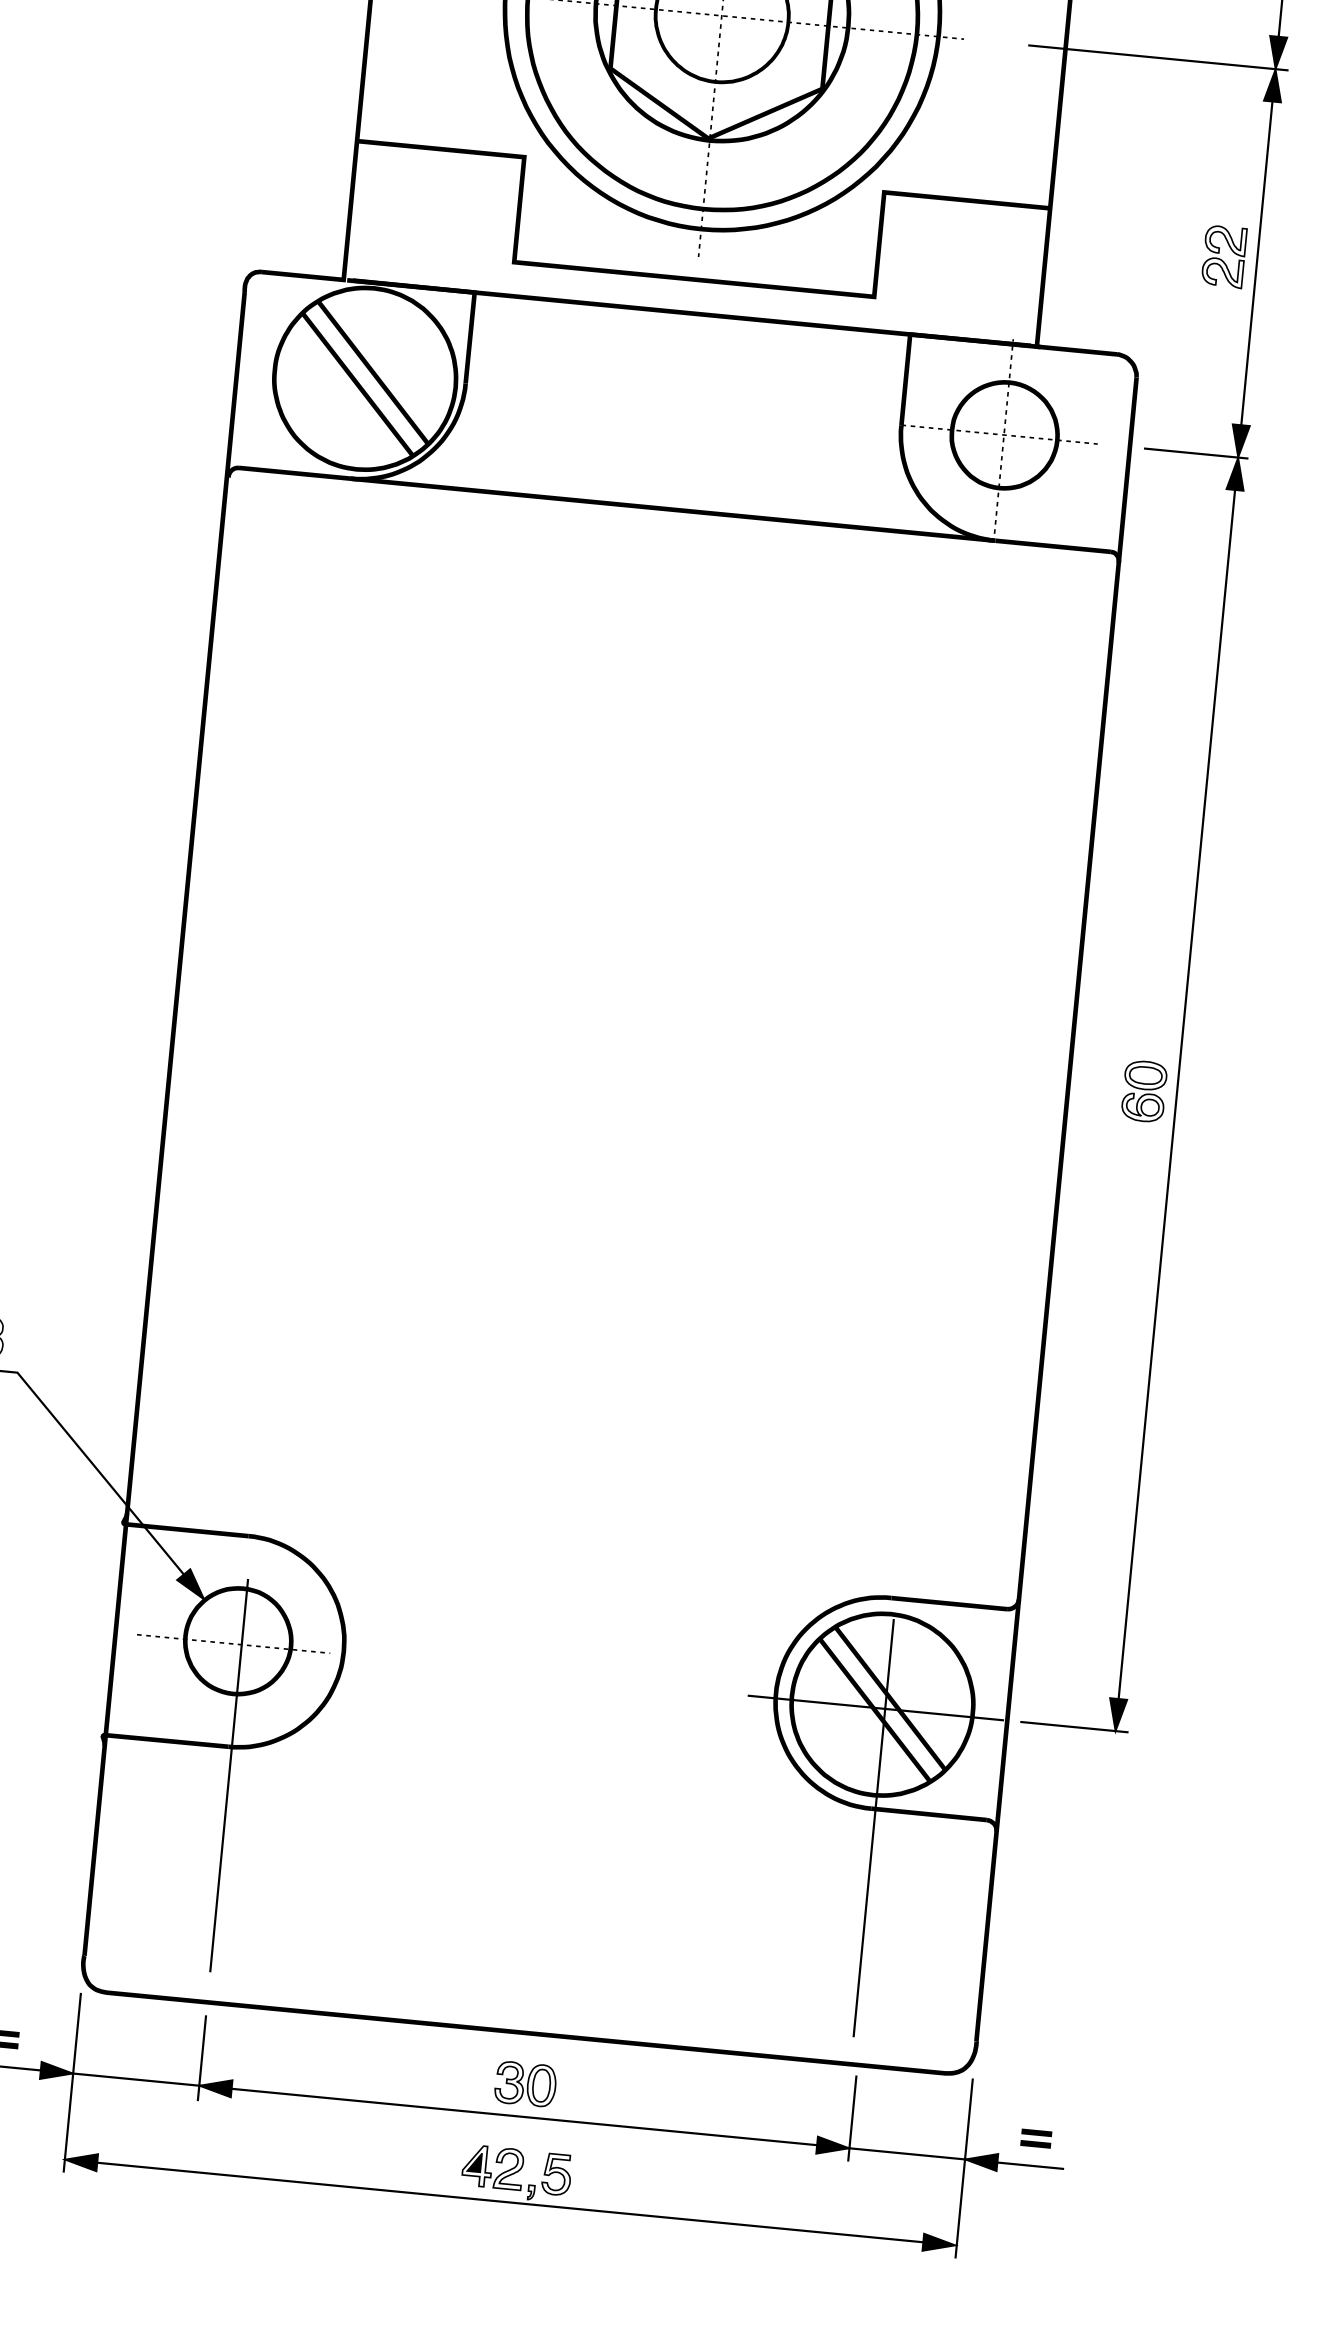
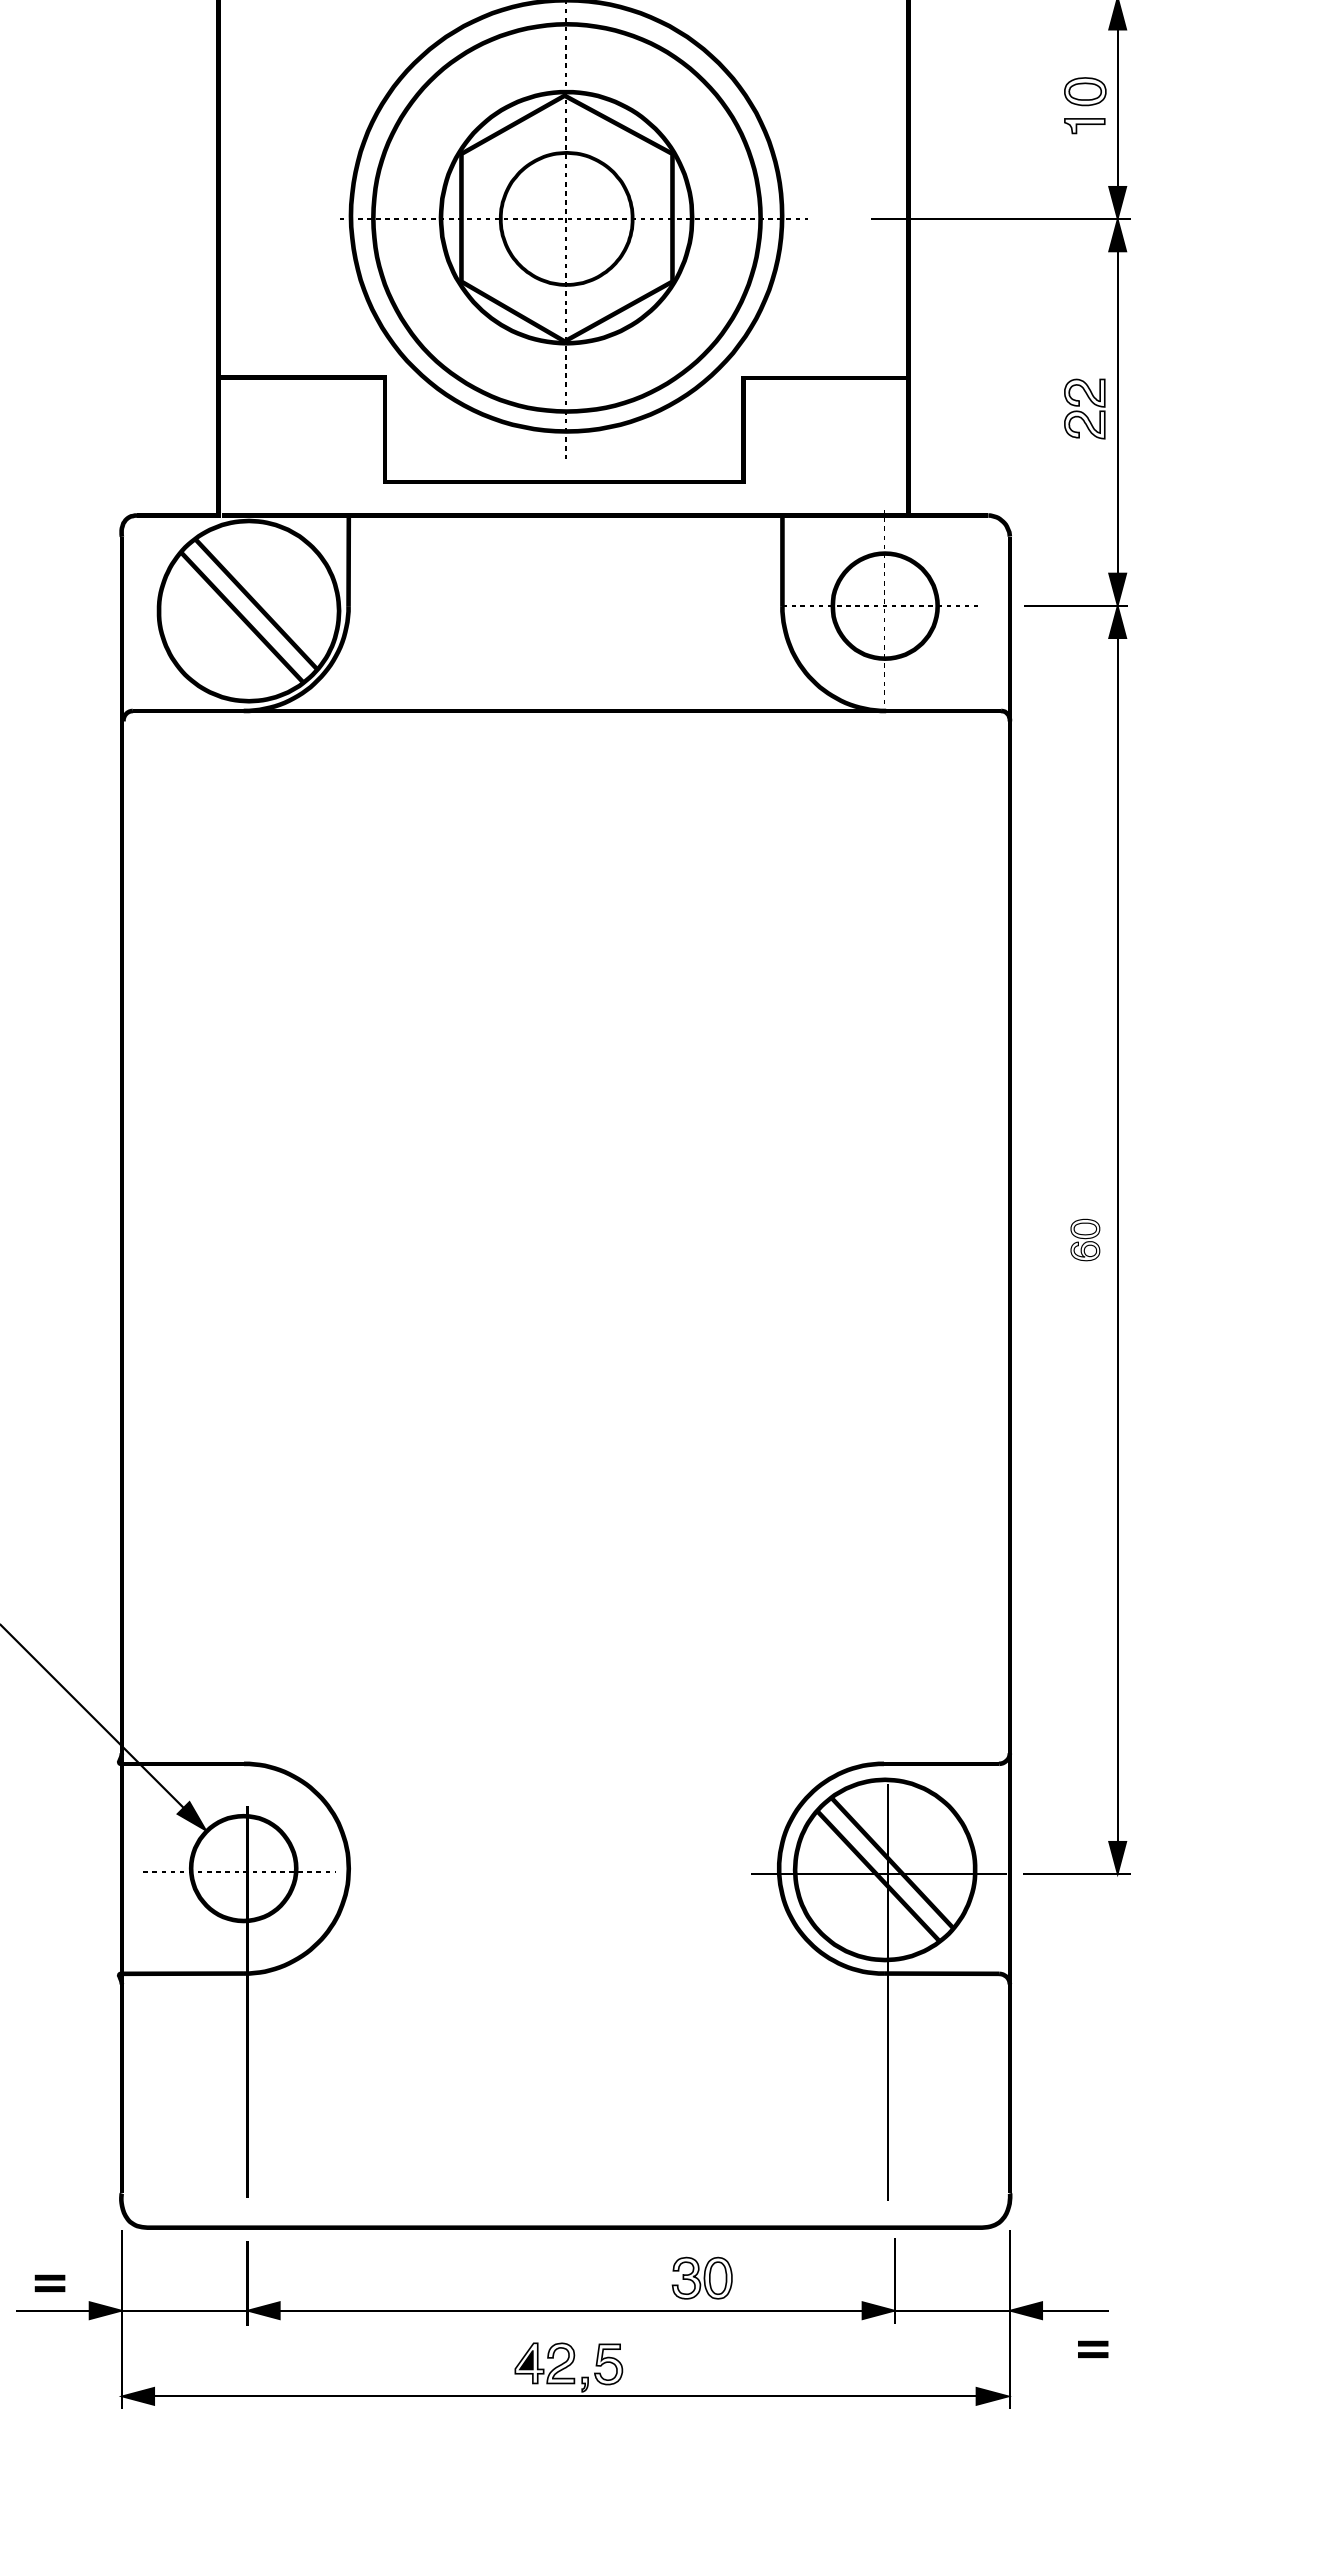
part: (1144, 1090) -> (1085, 1239), size x0.7
part: (524, 2083) -> (701, 2277), moved
part: (1036, 2137) -> (1093, 2348), moved

